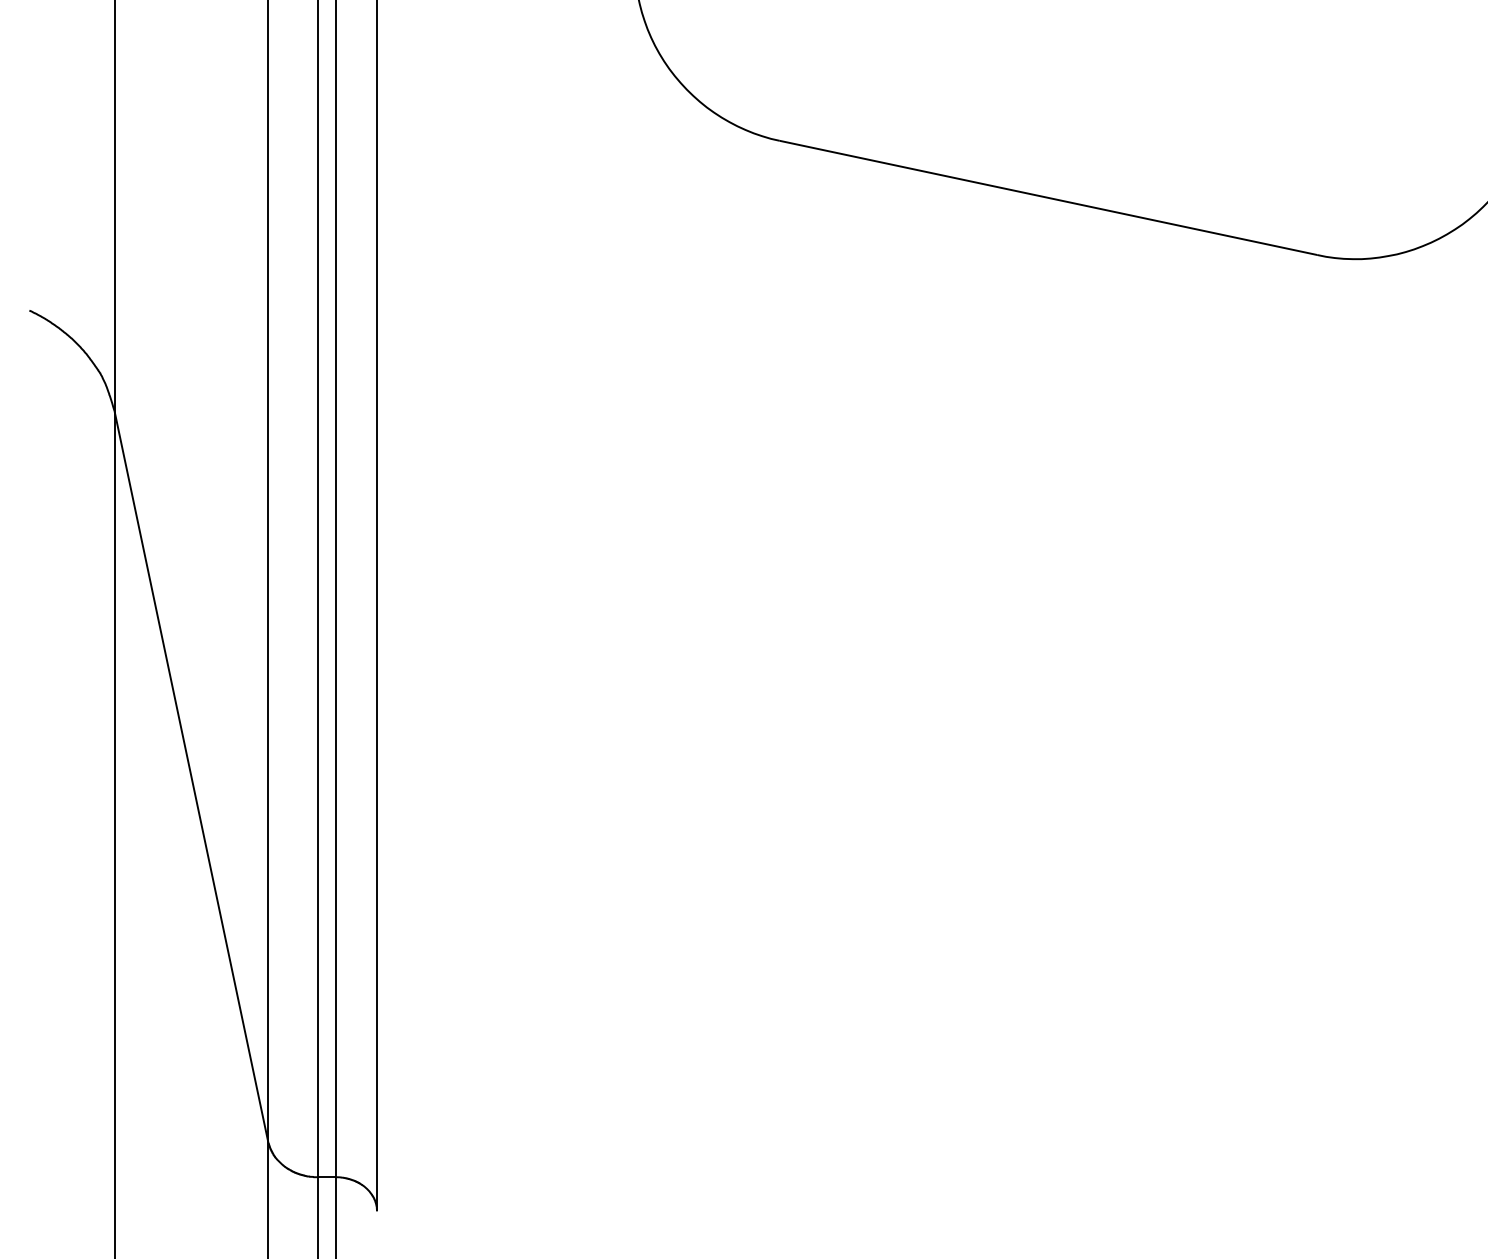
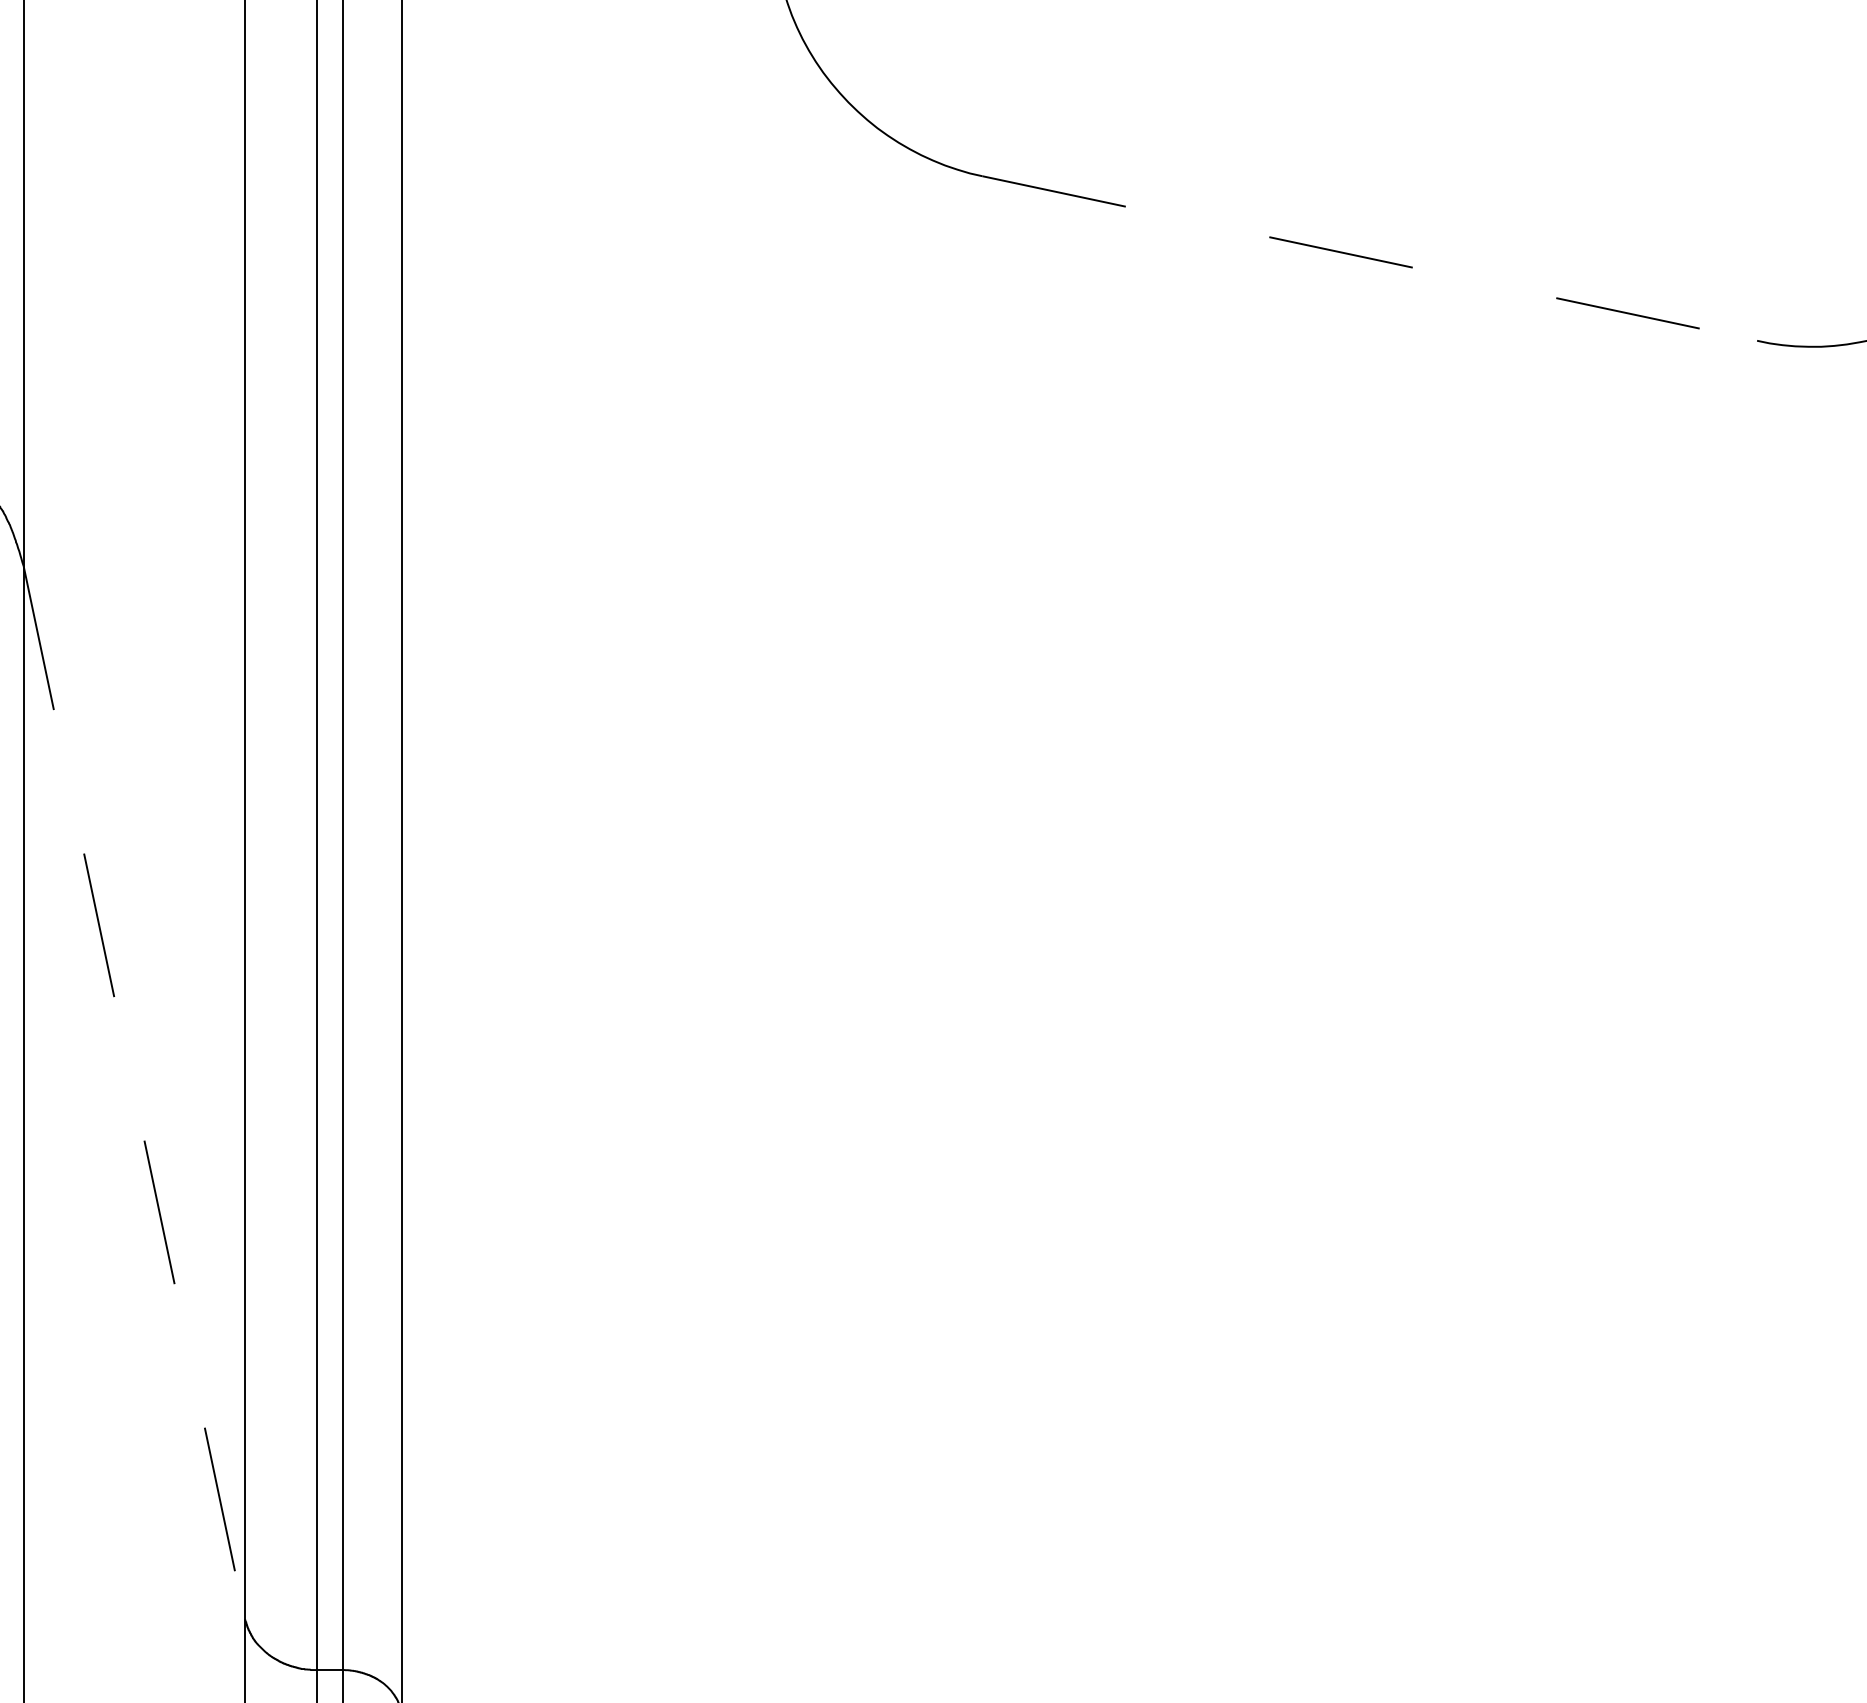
line: (1048, 197) -> (1369, 257), solid -> dashed
line: (191, 777) -> (134, 1093), solid -> dashed

